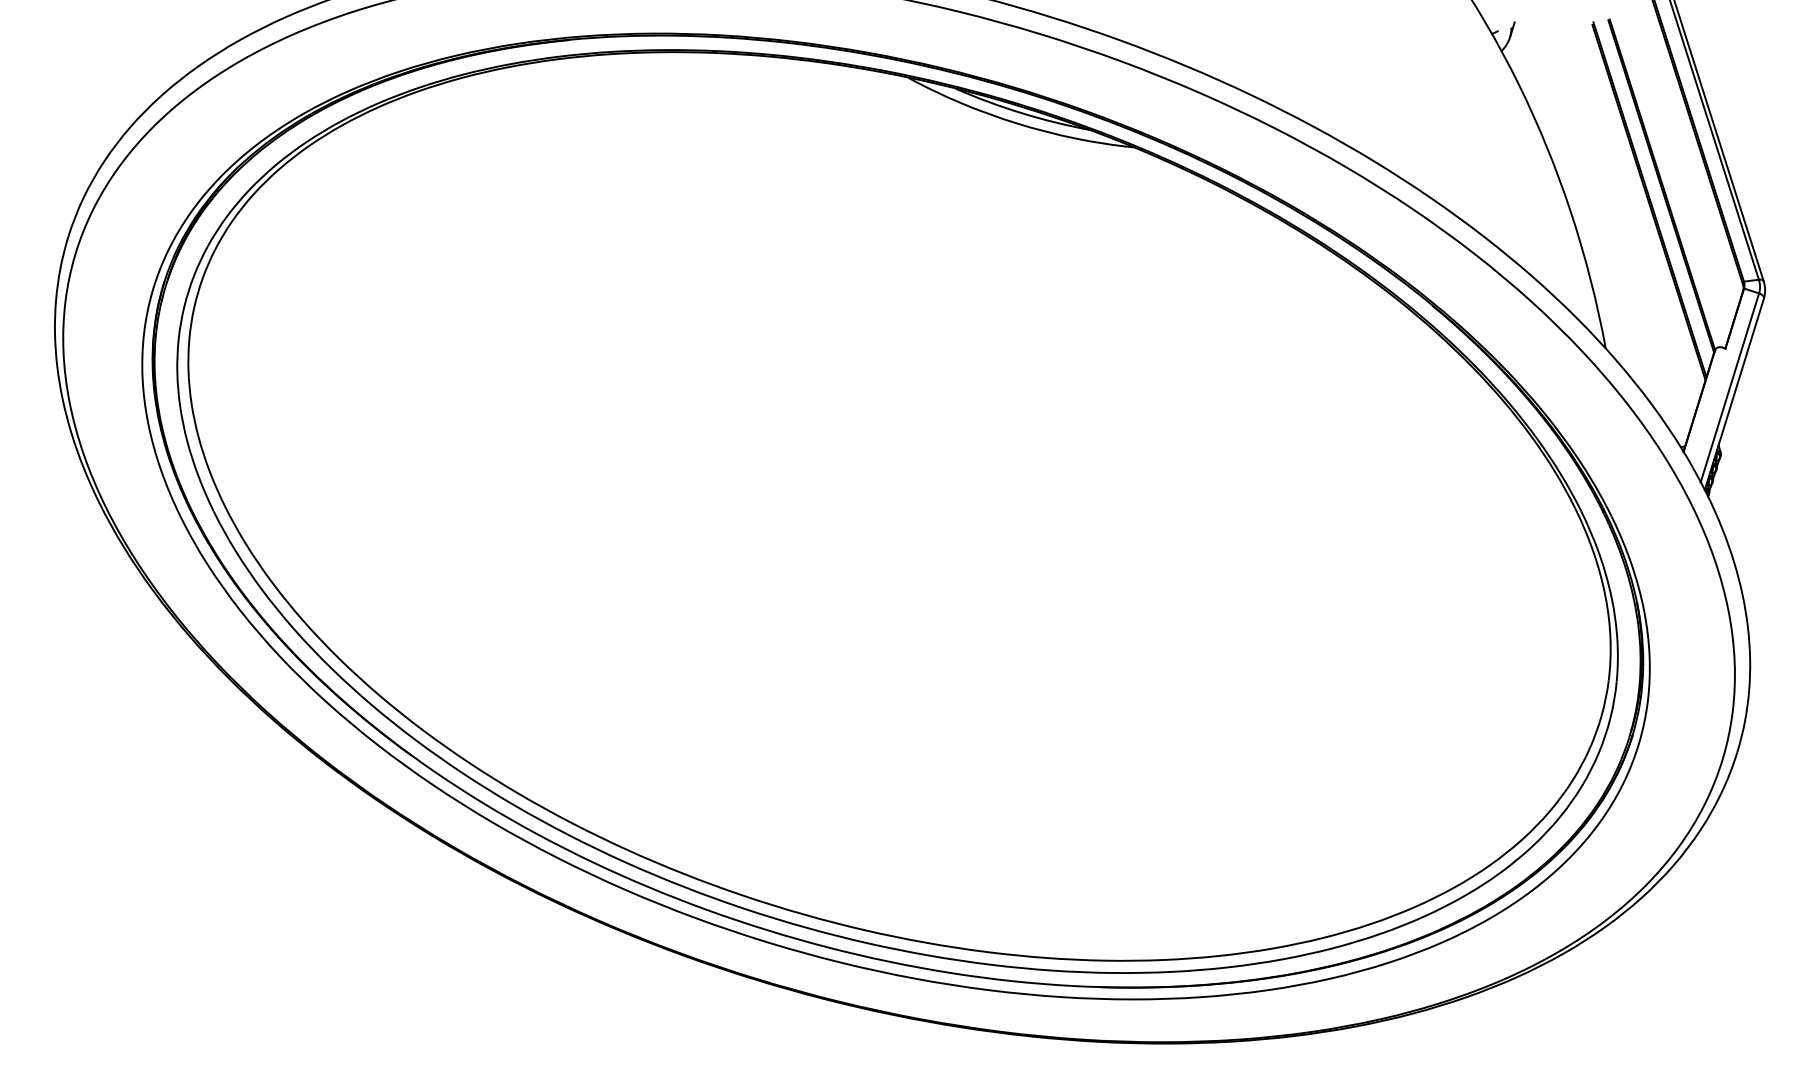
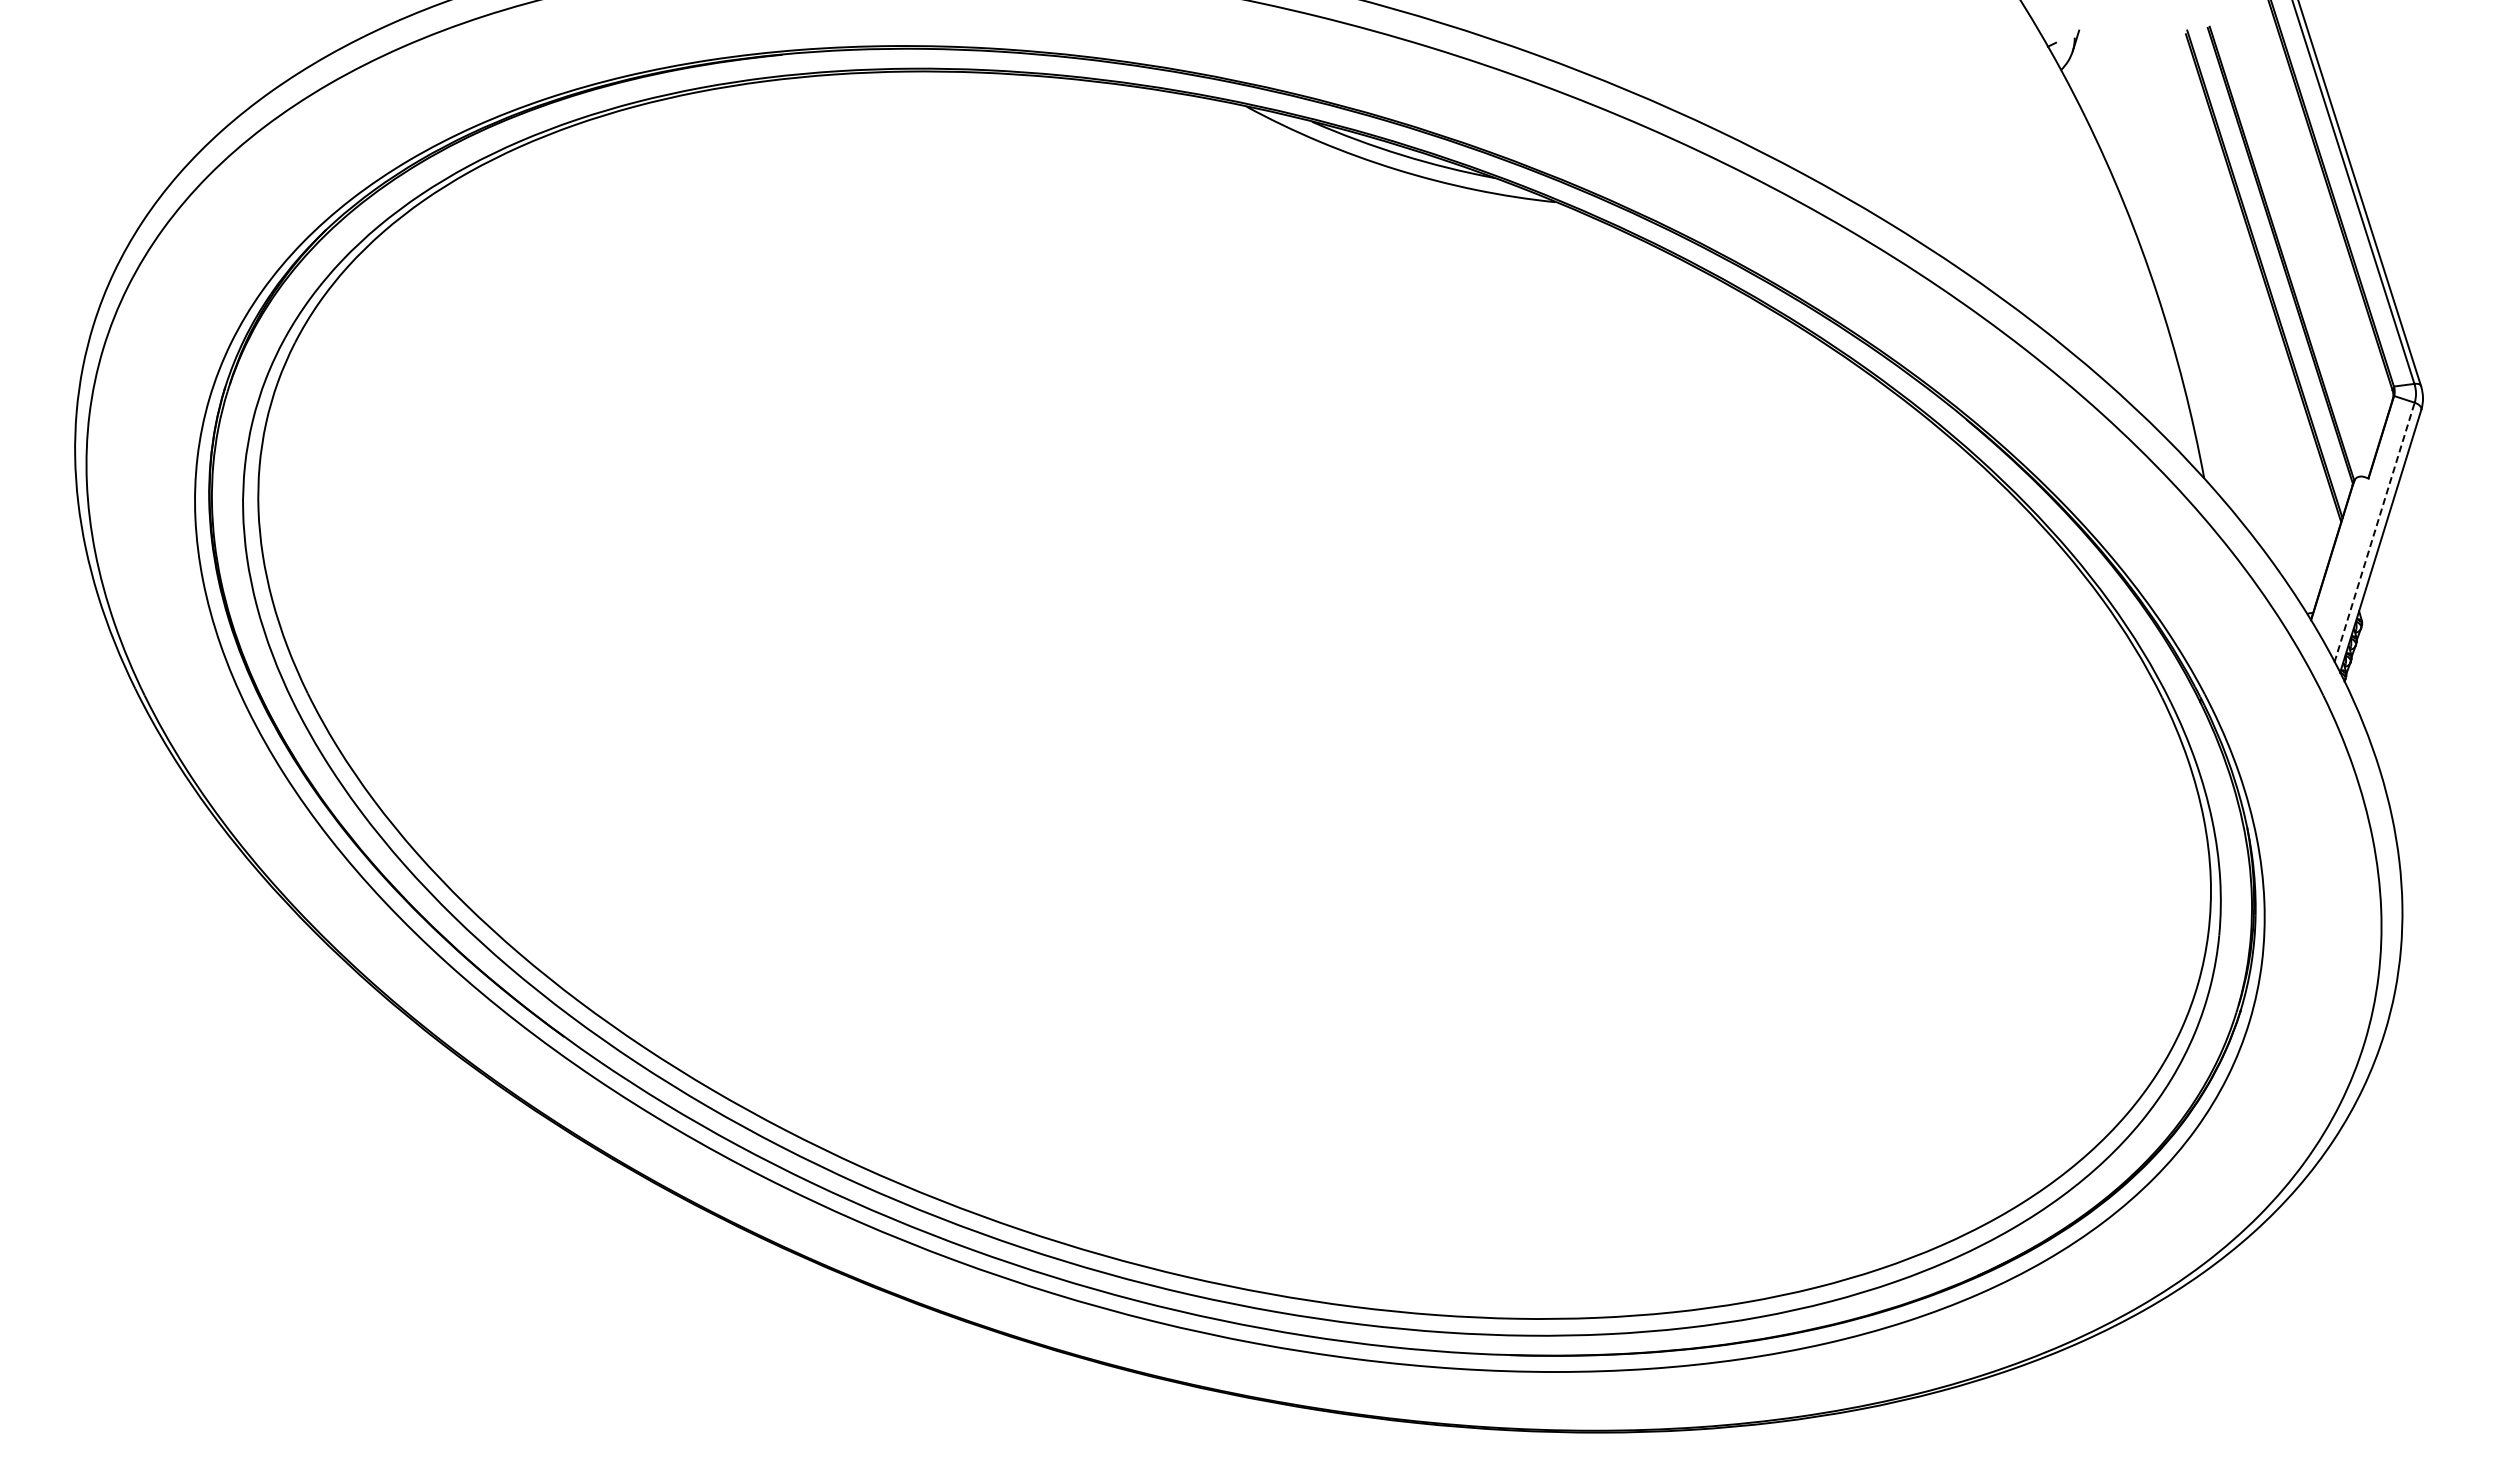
line: (1729, 387) -> (2374, 532), solid -> dashed

